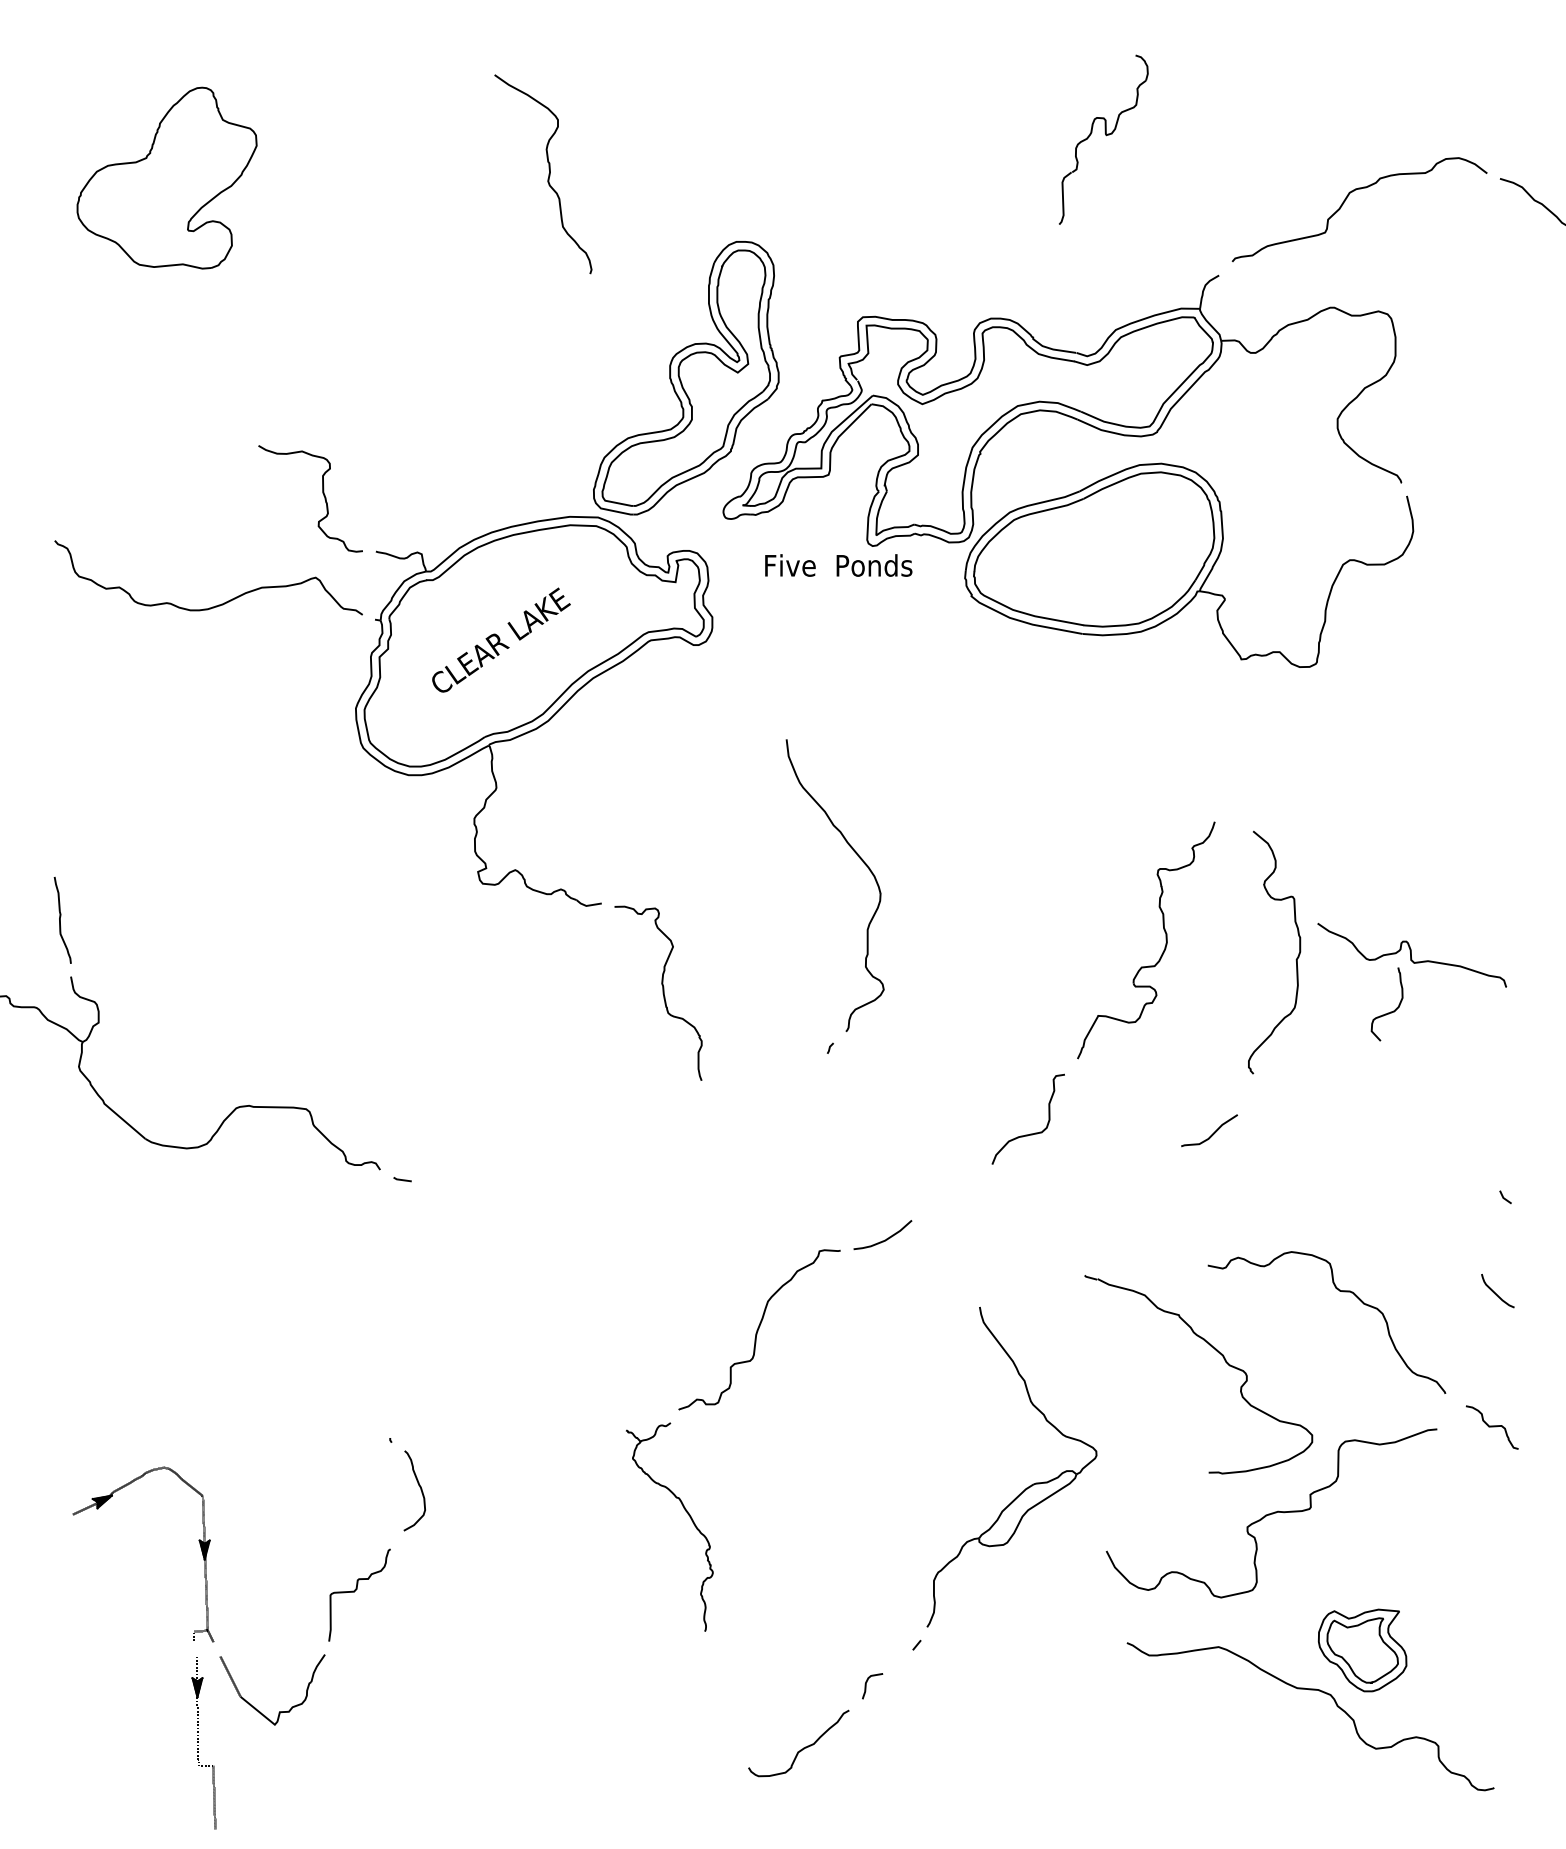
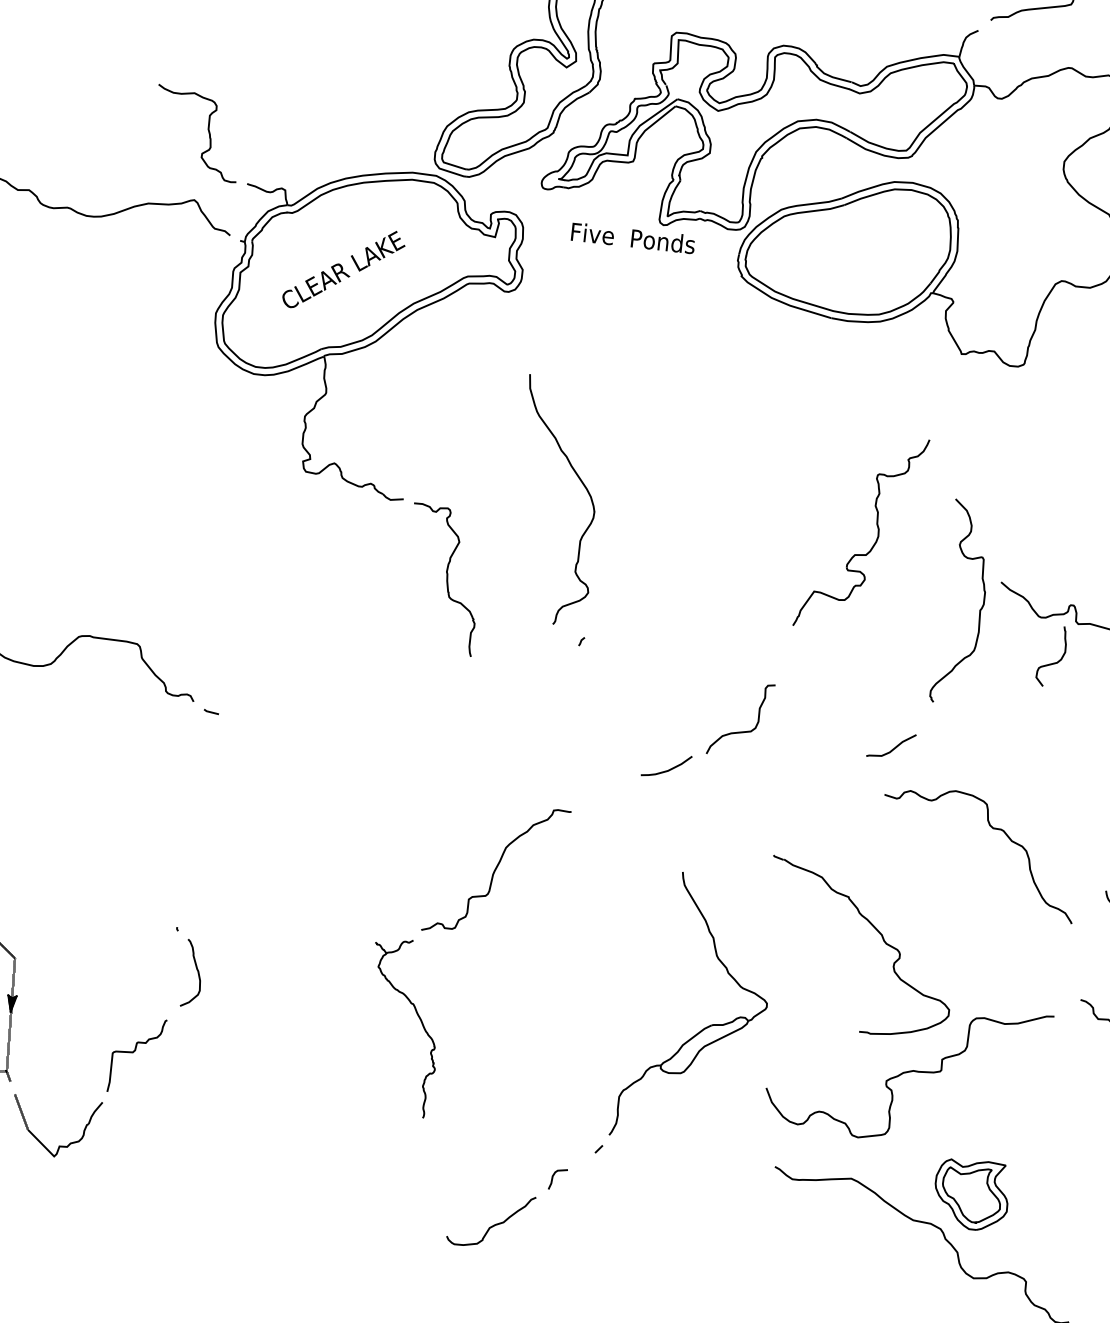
part: (863, 863) -> (582, 485), moved
part: (1165, 940) -> (877, 534), moved
curve: (884, 1239) -> (667, 769), moved
curve: (1339, 1291) -> (992, 828), moved

